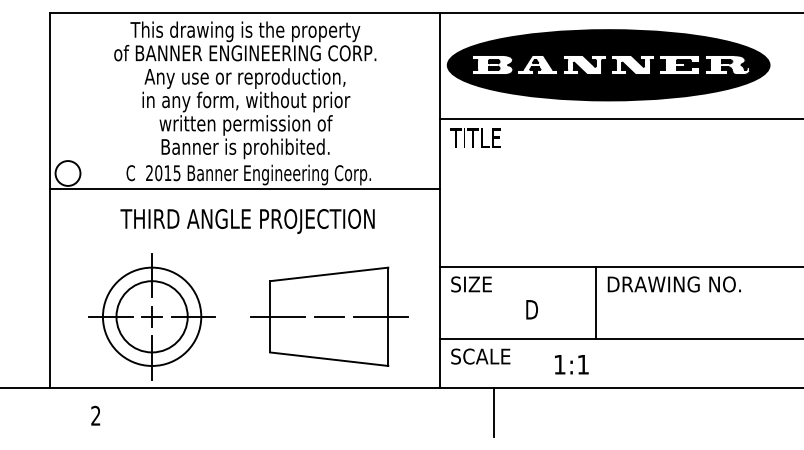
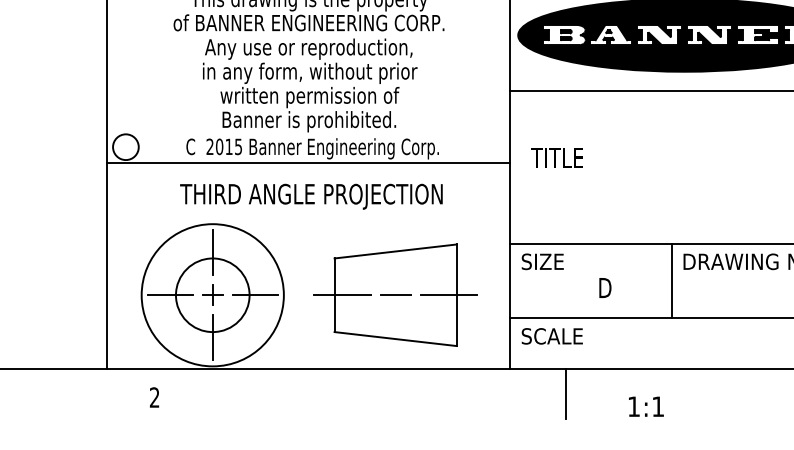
text: (475, 137) -> (557, 157), moved
circle: (151, 316) -> (212, 294), size x1.4
text: (571, 364) -> (646, 406), moved

